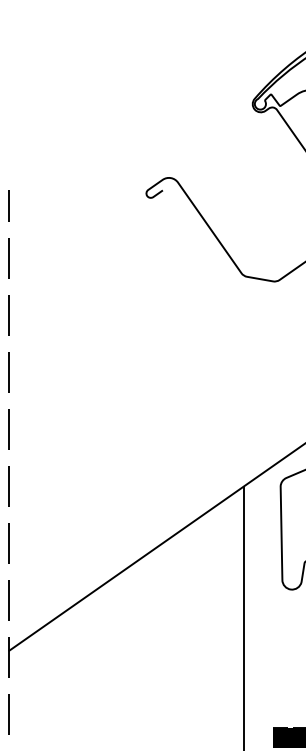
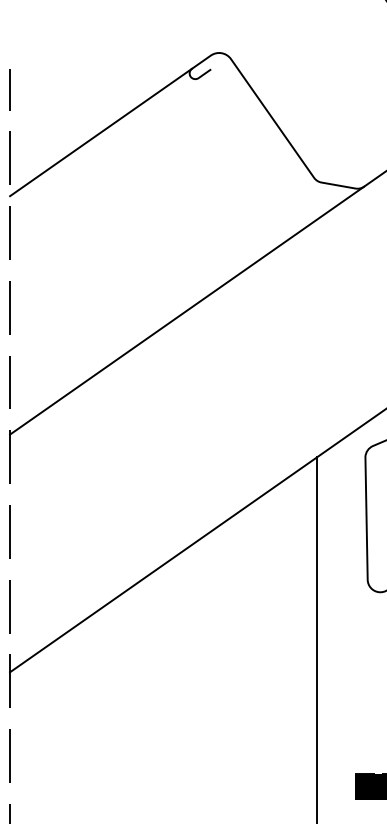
line: (78, 238) -> (100, 132), added
line: (144, 374) -> (187, 310), added

